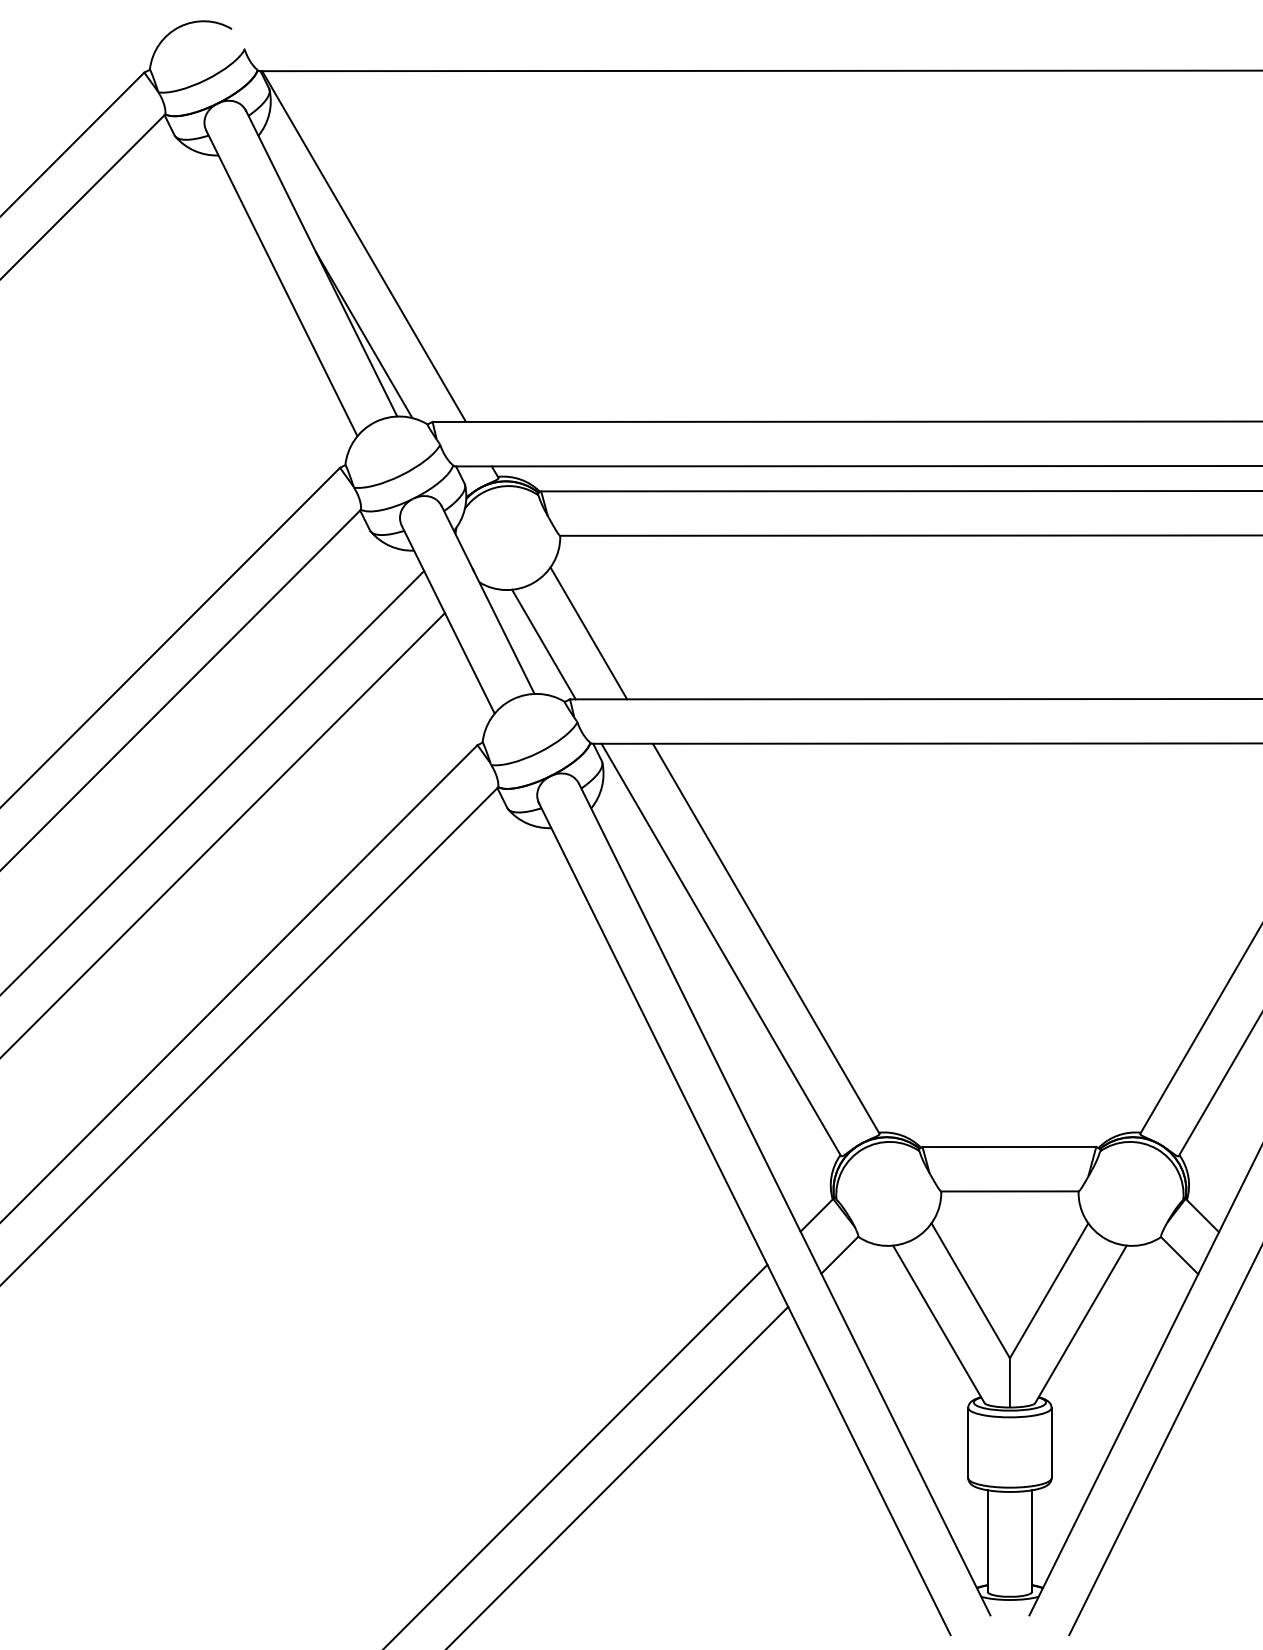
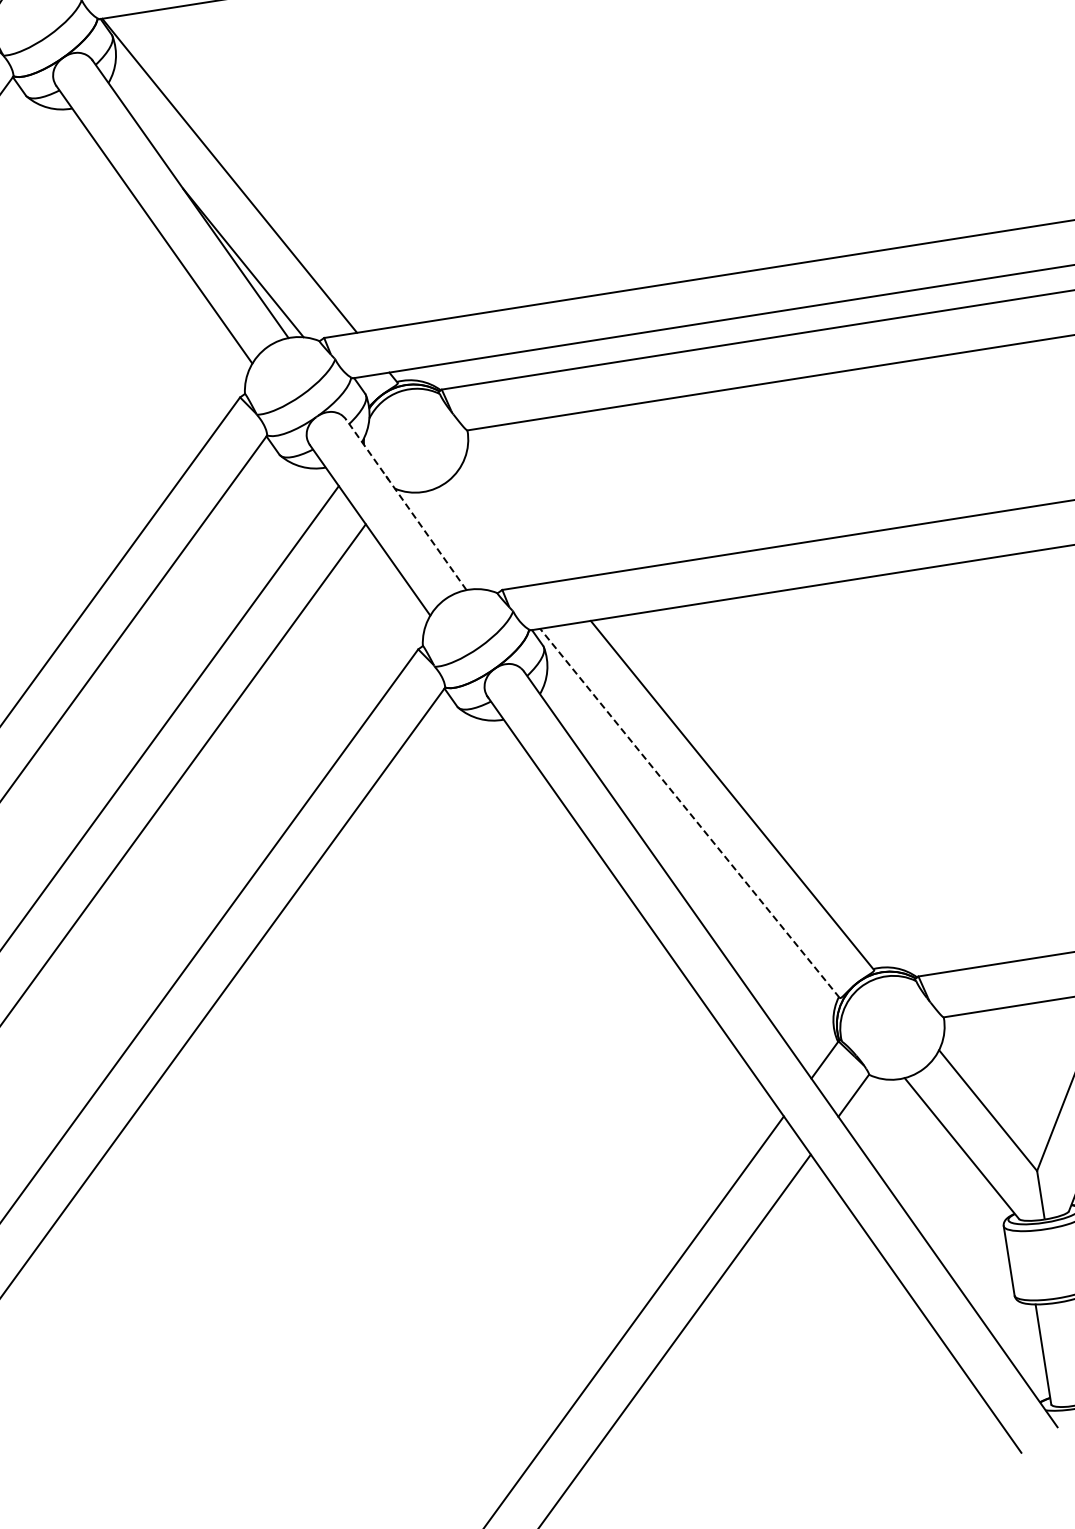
line: (488, 599) -> (406, 504), solid -> dashed
line: (588, 633) -> (510, 522), removed
line: (543, 644) -> (467, 540), removed
line: (721, 949) -> (690, 812), solid -> dashed

